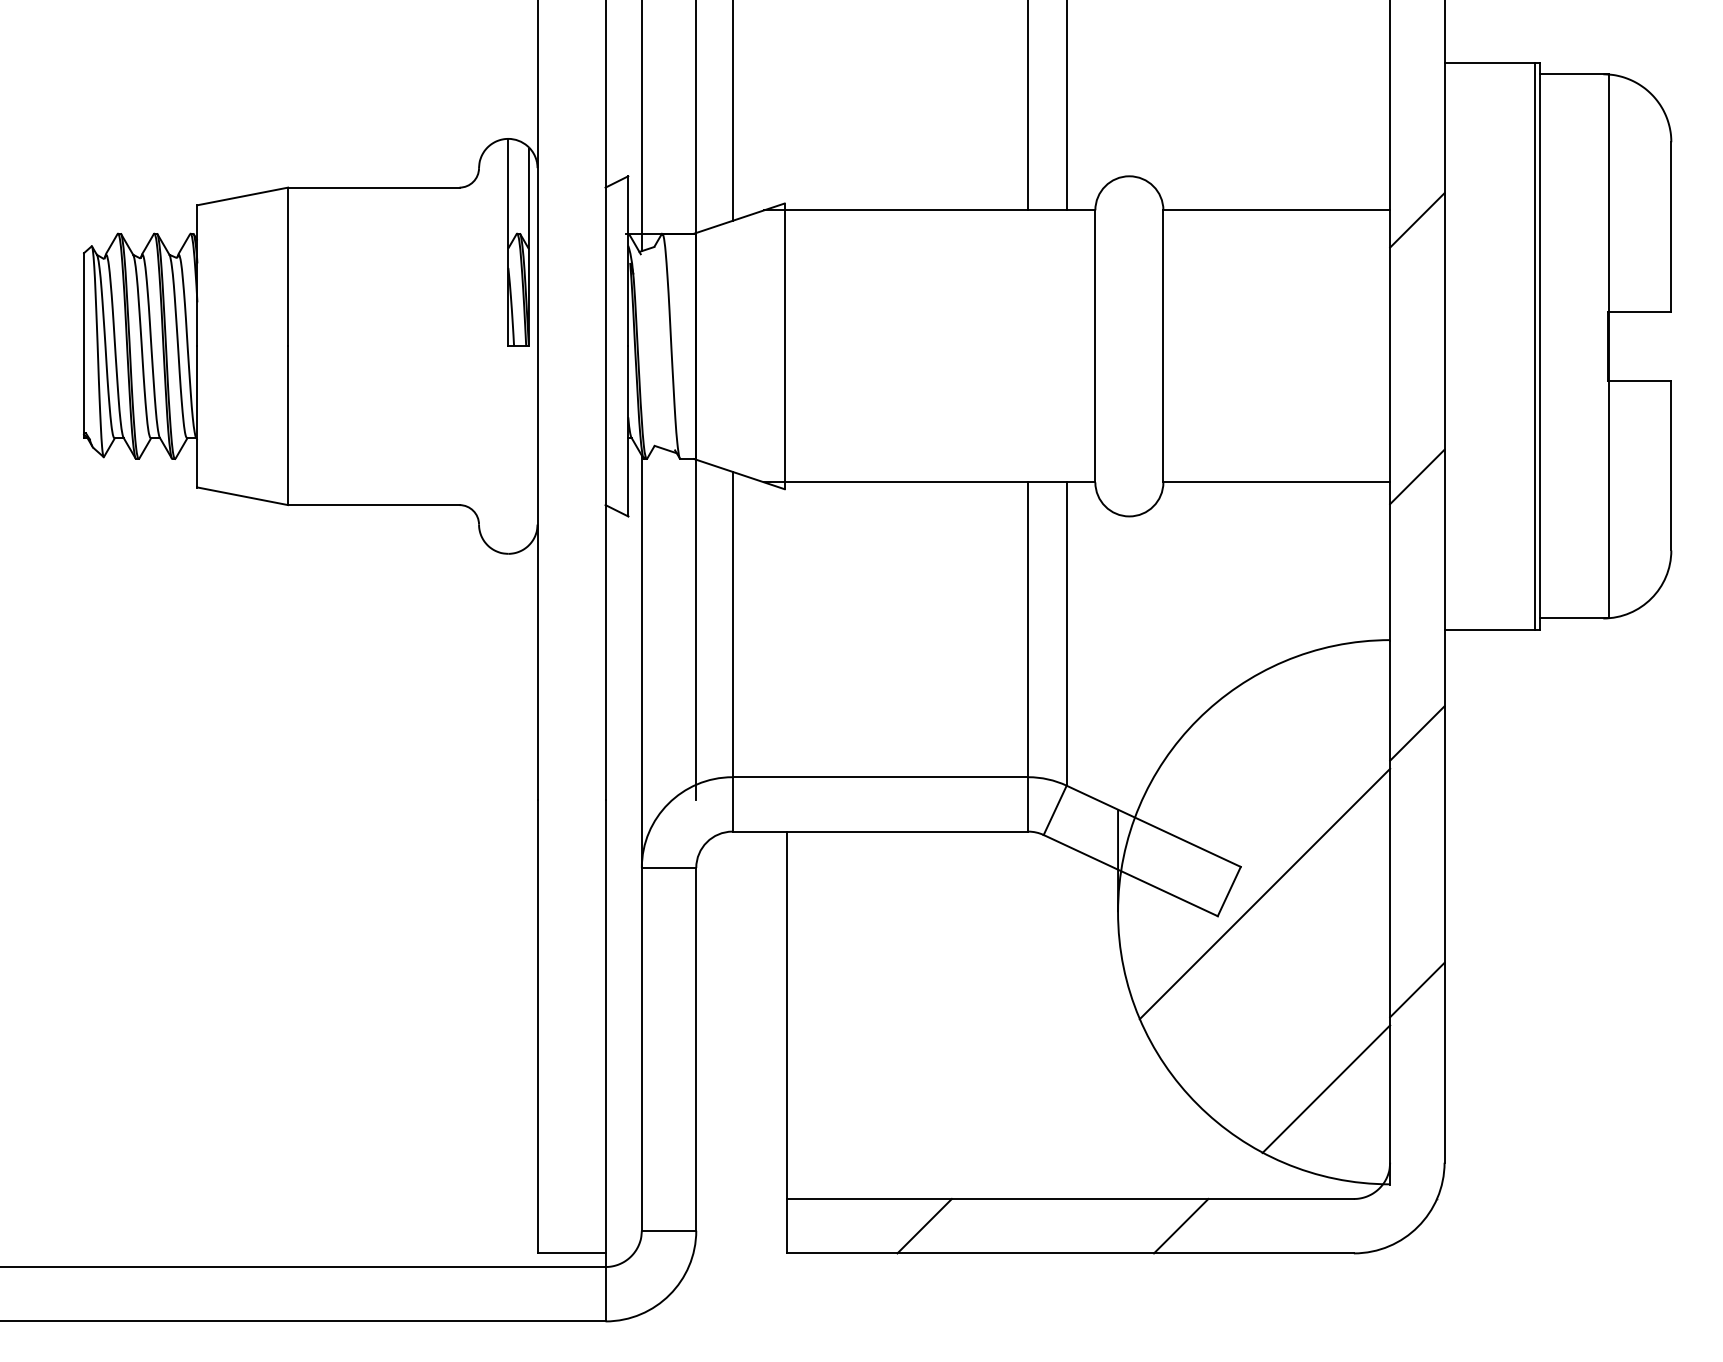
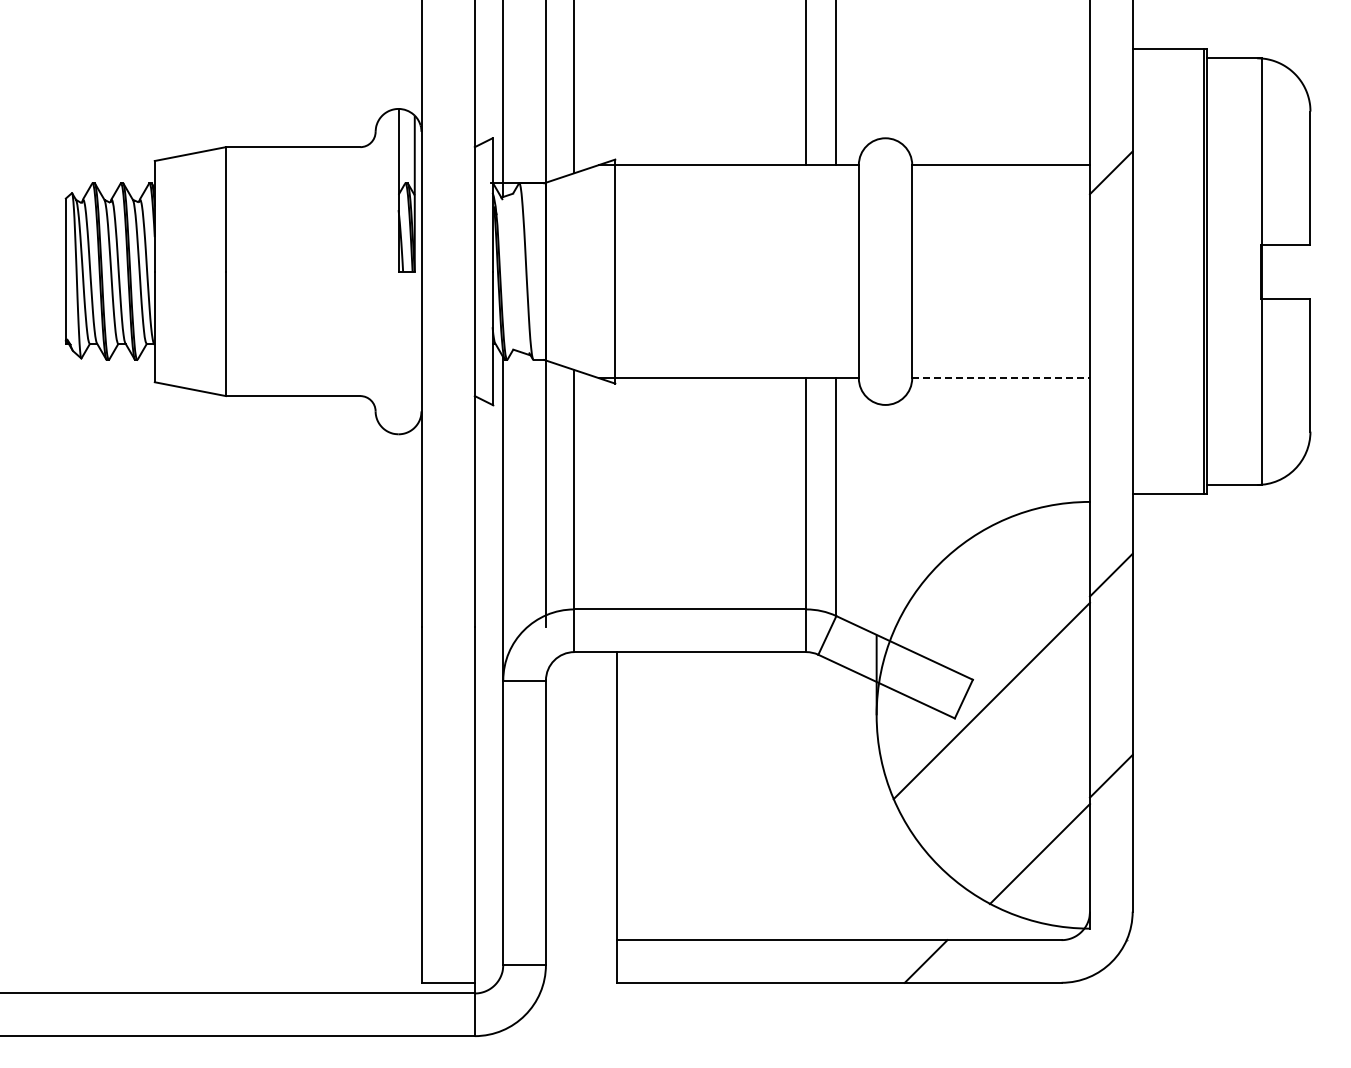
line: (1417, 476) -> (1111, 373), removed
line: (1277, 482) -> (1001, 378), solid -> dashed
line: (923, 1226) -> (724, 961), removed

